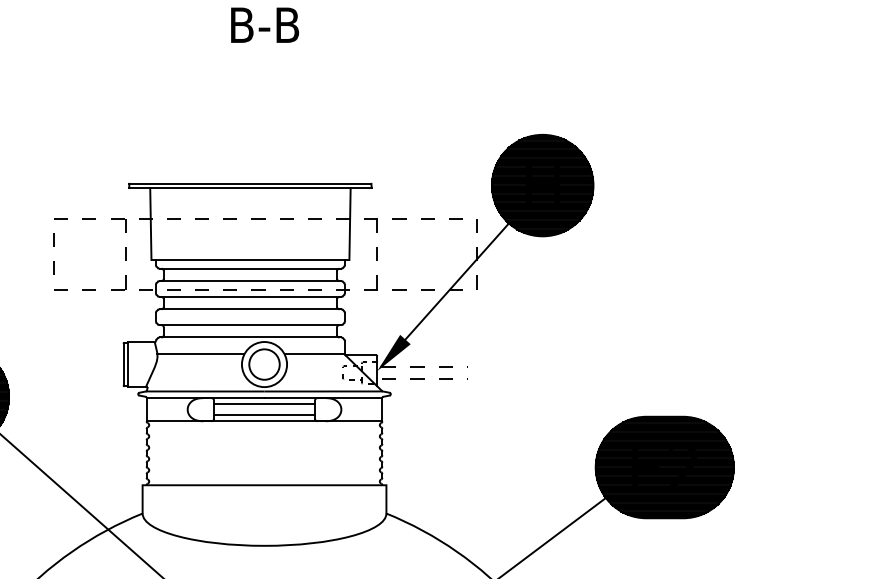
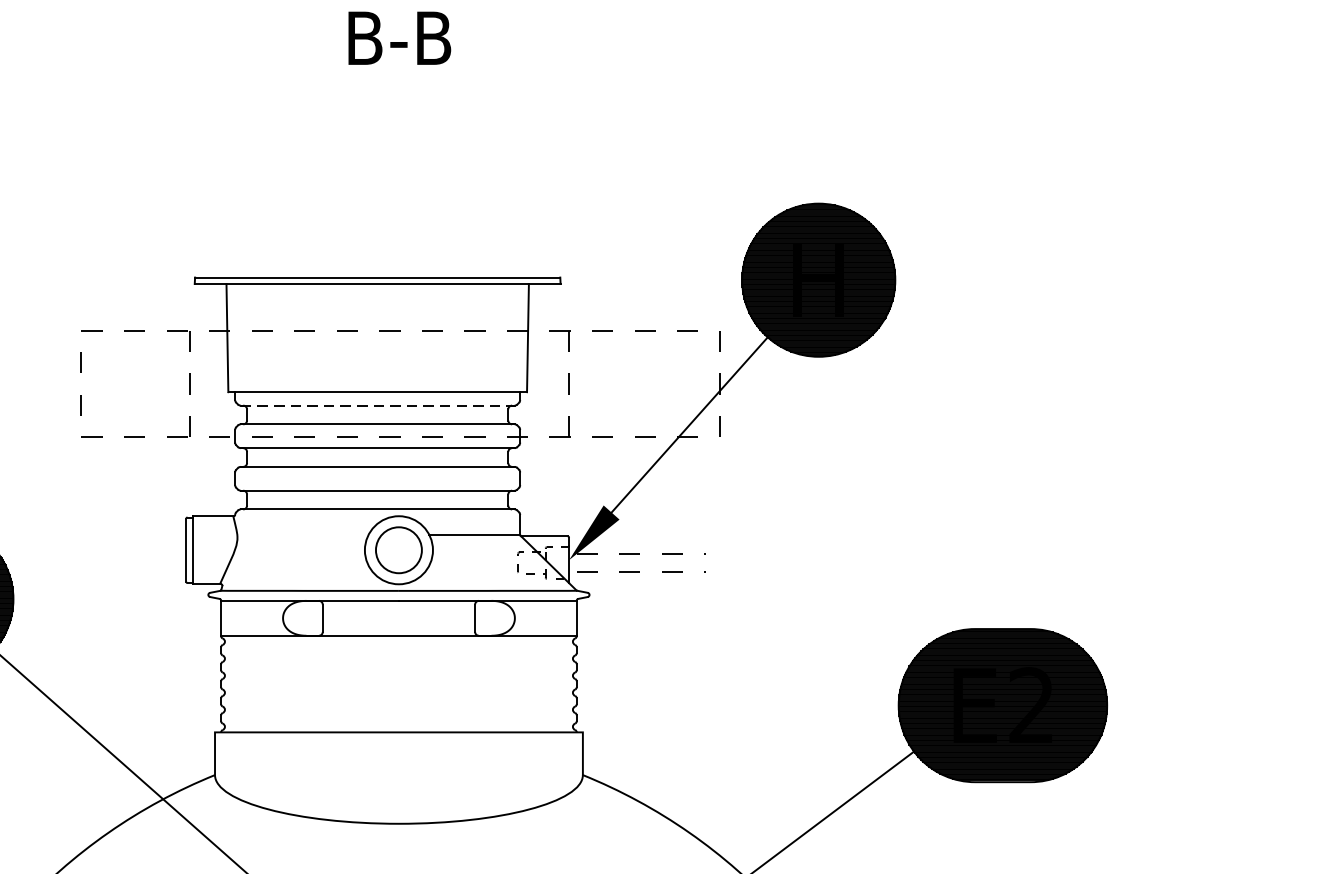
line: (250, 268) -> (377, 405), solid -> dashed
line: (200, 354) -> (302, 535), removed
line: (264, 404) -> (398, 610), removed
line: (264, 415) -> (398, 627), removed

